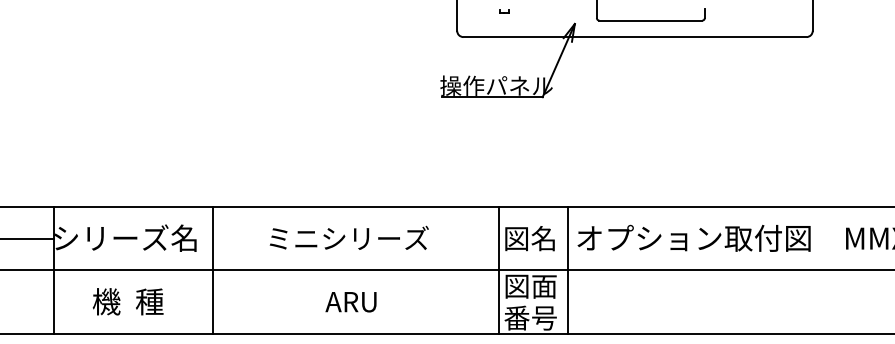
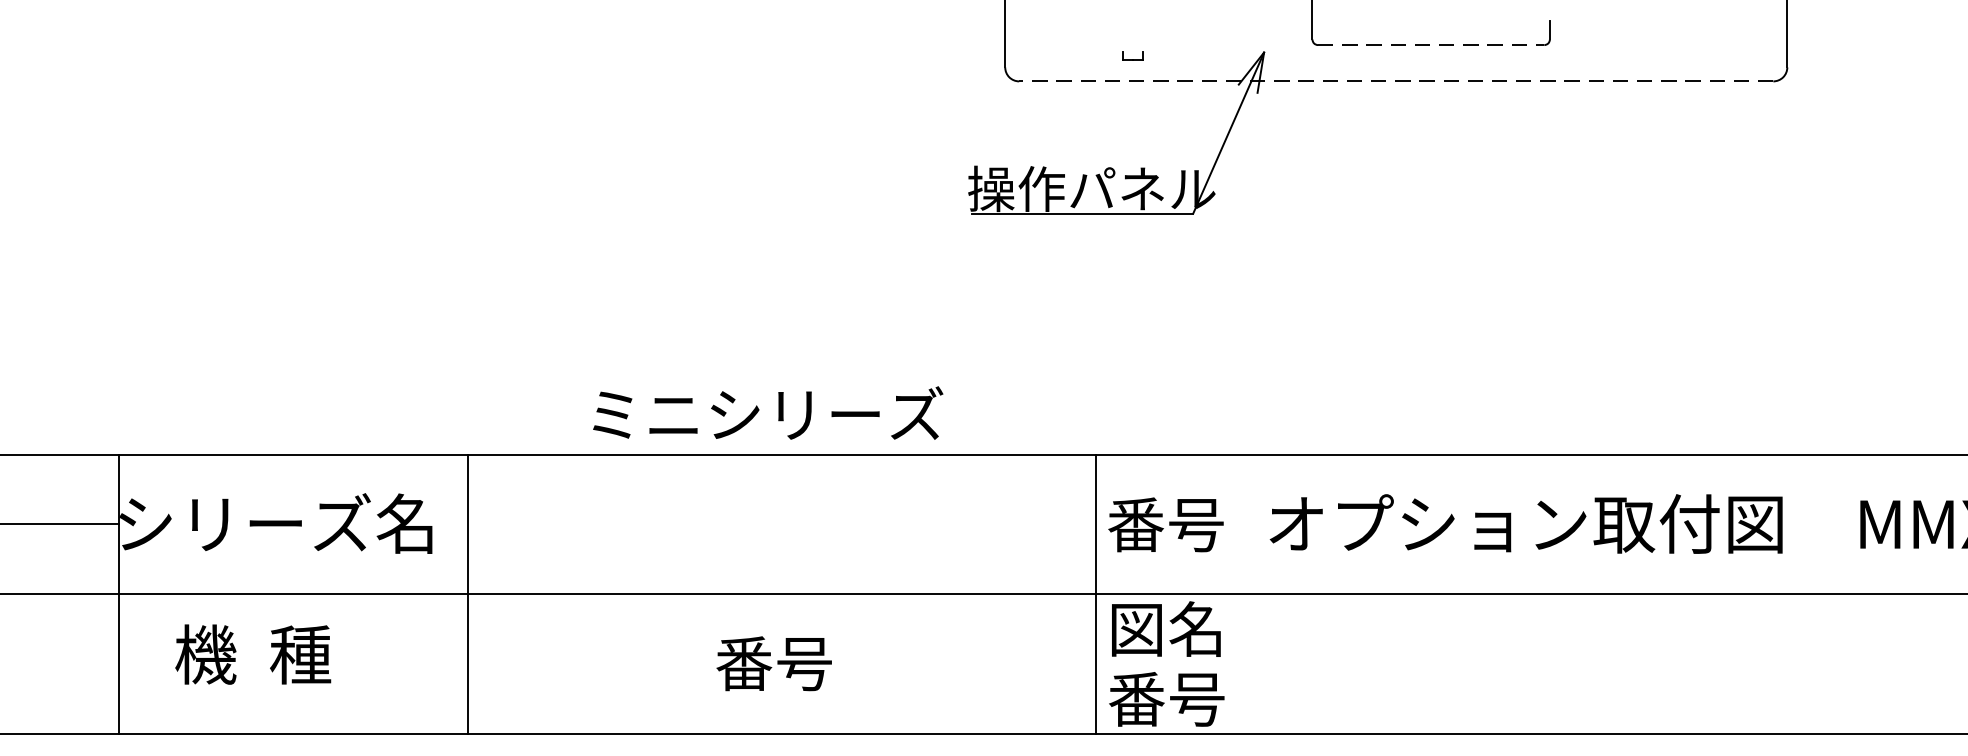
part: (504, 11) -> (1133, 55), moved
line: (651, 20) -> (1432, 44), solid -> dashed
line: (634, 37) -> (1395, 82), solid -> dashed
text: (348, 237) -> (766, 412), moved
text: (530, 238) -> (1166, 524), 図名 -> 番号
line: (568, 269) -> (1250, 592), removed
text: (544, 285) -> (1197, 627), 図面 -> 図名
text: (127, 301) -> (251, 653), moved
text: (351, 301) -> (772, 662), ARU -> 番号

